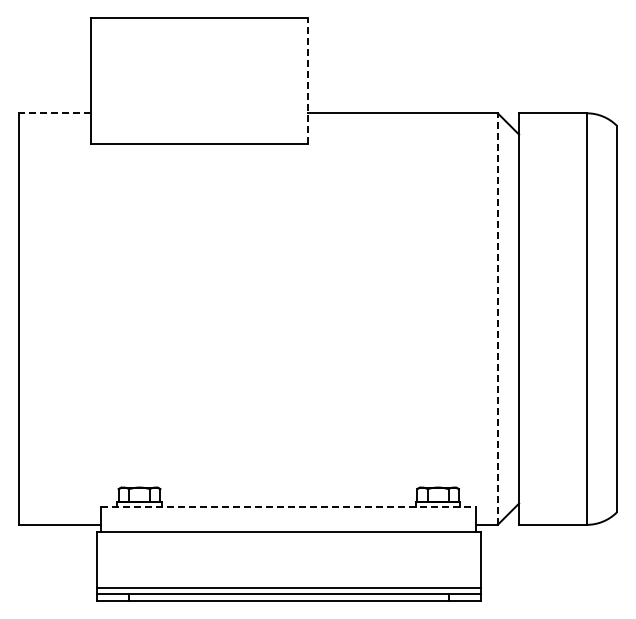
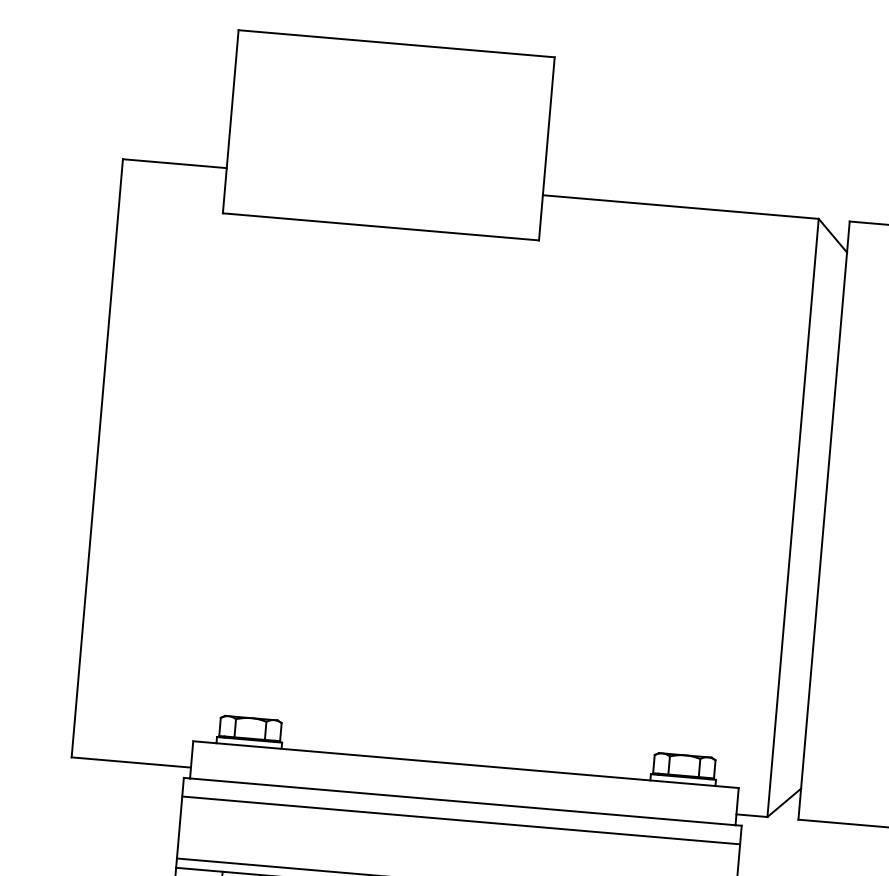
line: (308, 81) -> (547, 149), dashed -> solid
line: (54, 113) -> (174, 163), dashed -> solid
line: (497, 319) -> (792, 518), dashed -> solid
line: (288, 506) -> (465, 764), dashed -> solid
line: (288, 545) -> (460, 820), added

